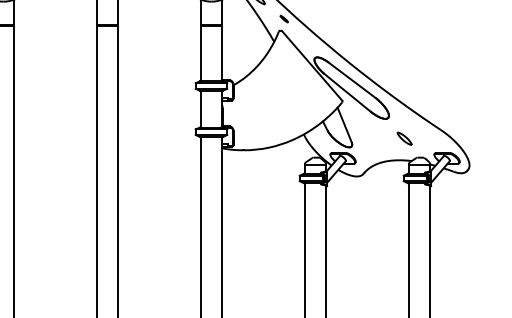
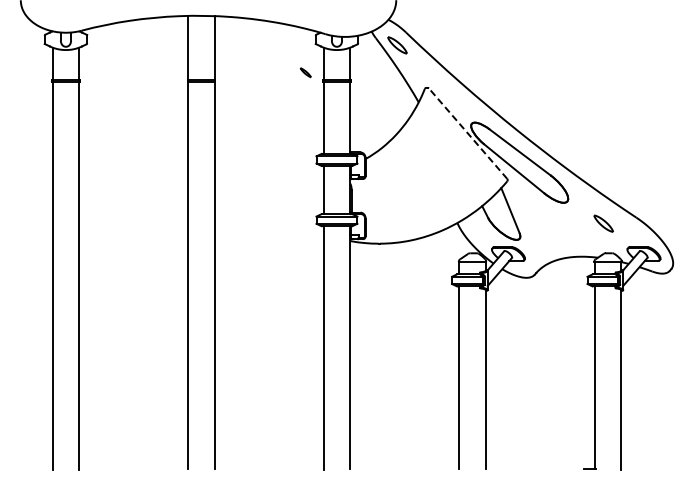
part: (284, 18) -> (305, 72), moved
line: (312, 65) -> (468, 133), solid -> dashed
part: (404, 138) -> (603, 223), moved

